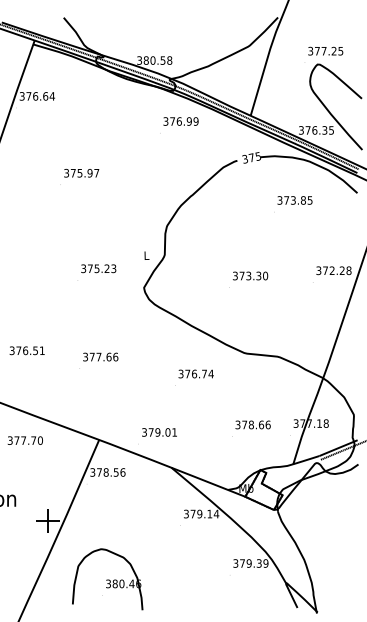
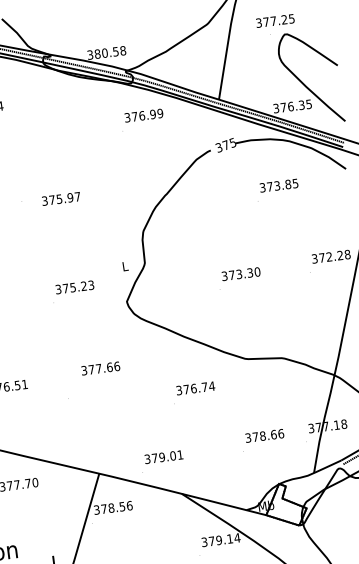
text: (325, 50) -> (275, 20), moved
text: (81, 172) -> (60, 198), moved
text: (100, 356) -> (100, 367), moved

